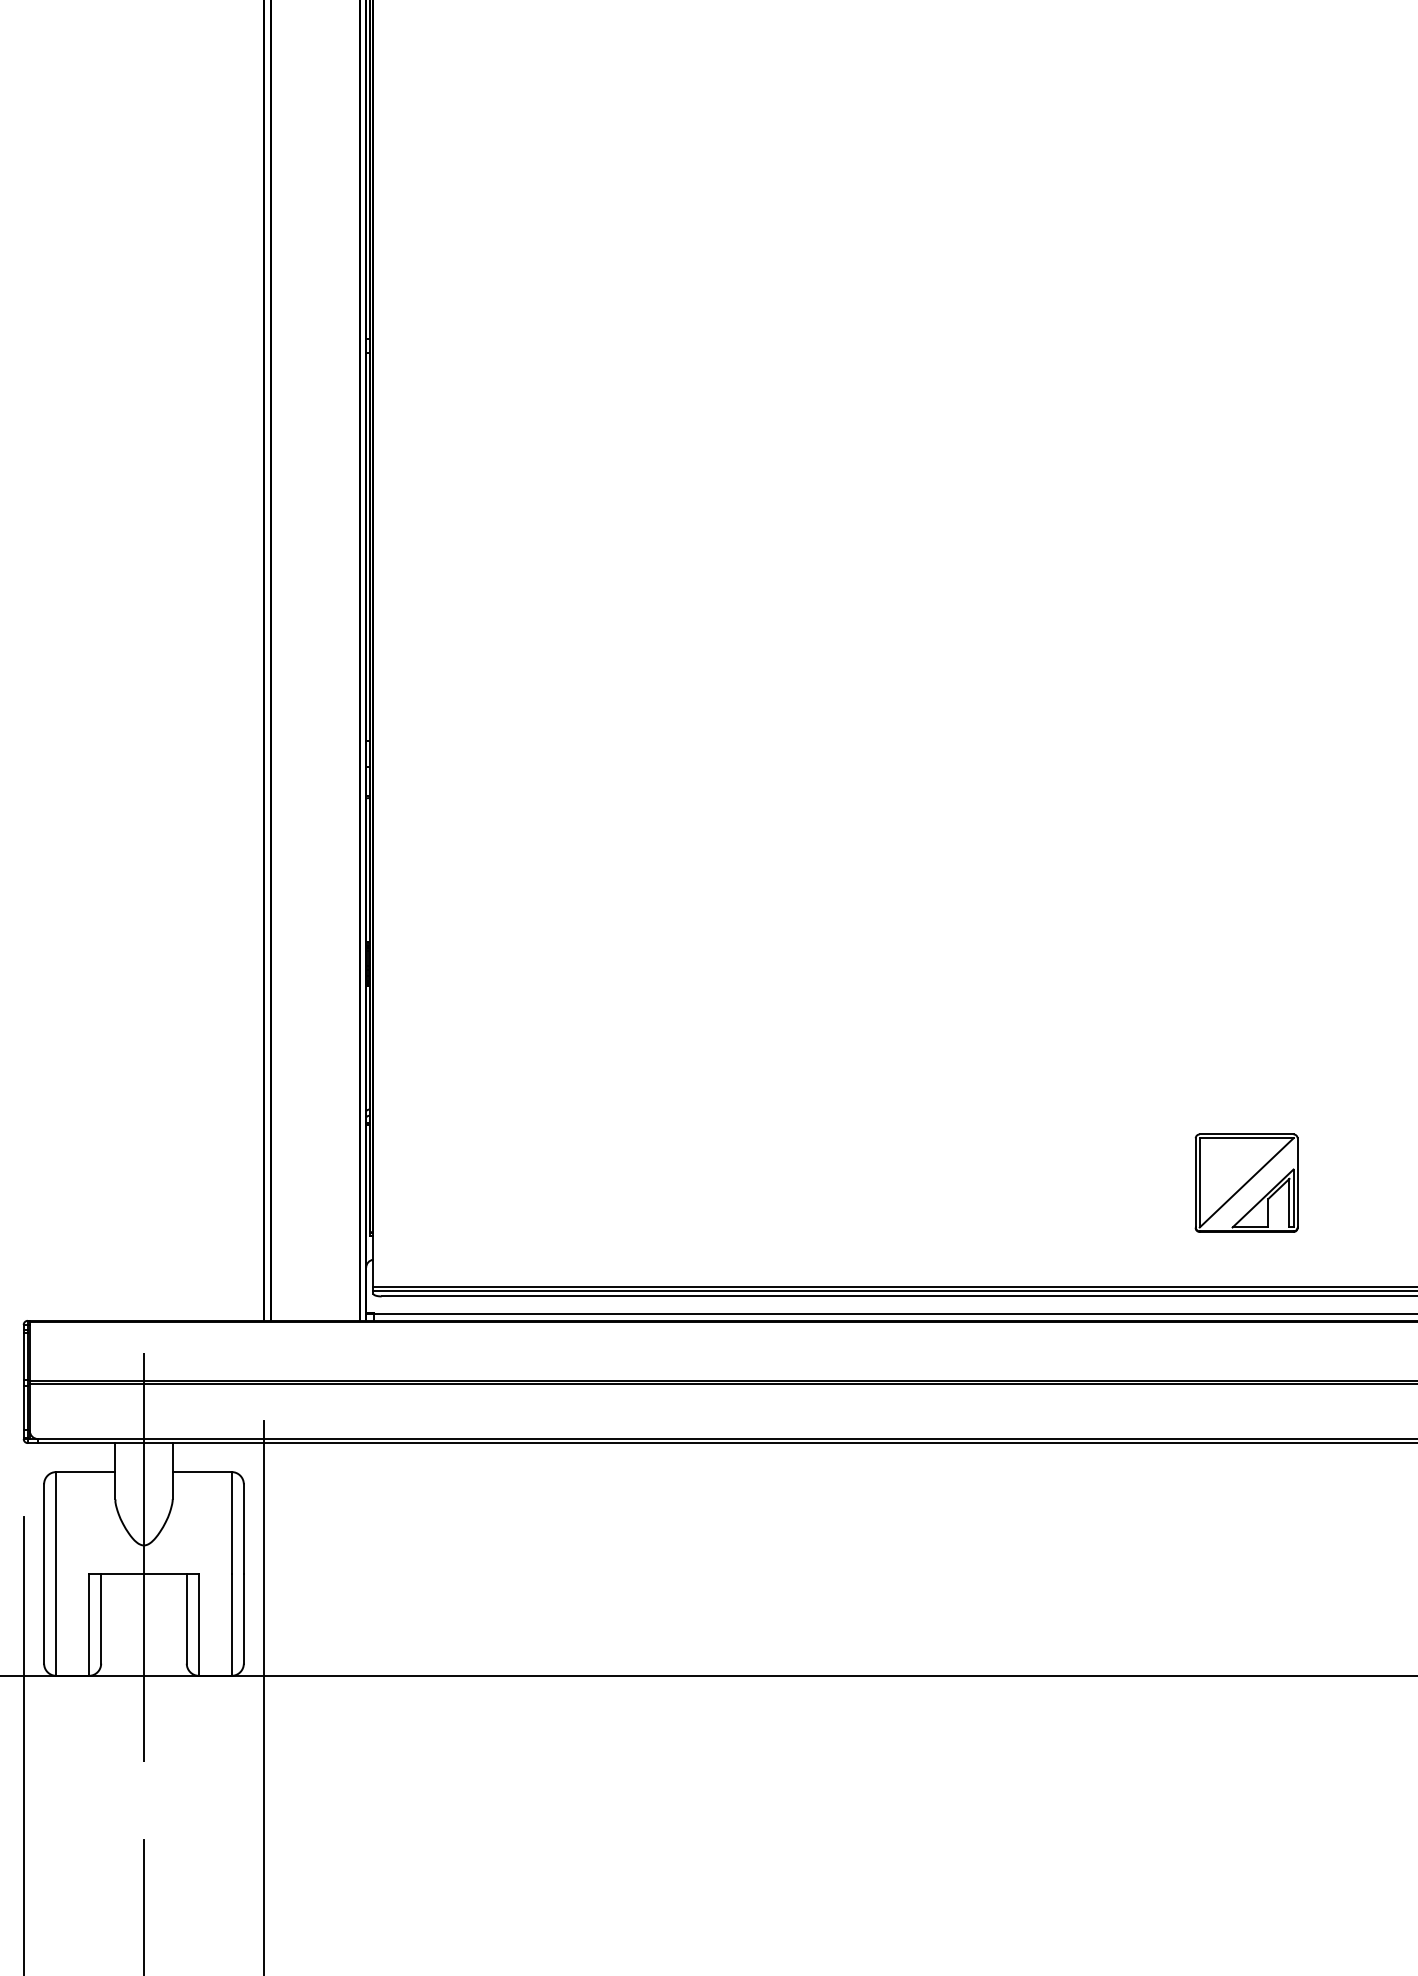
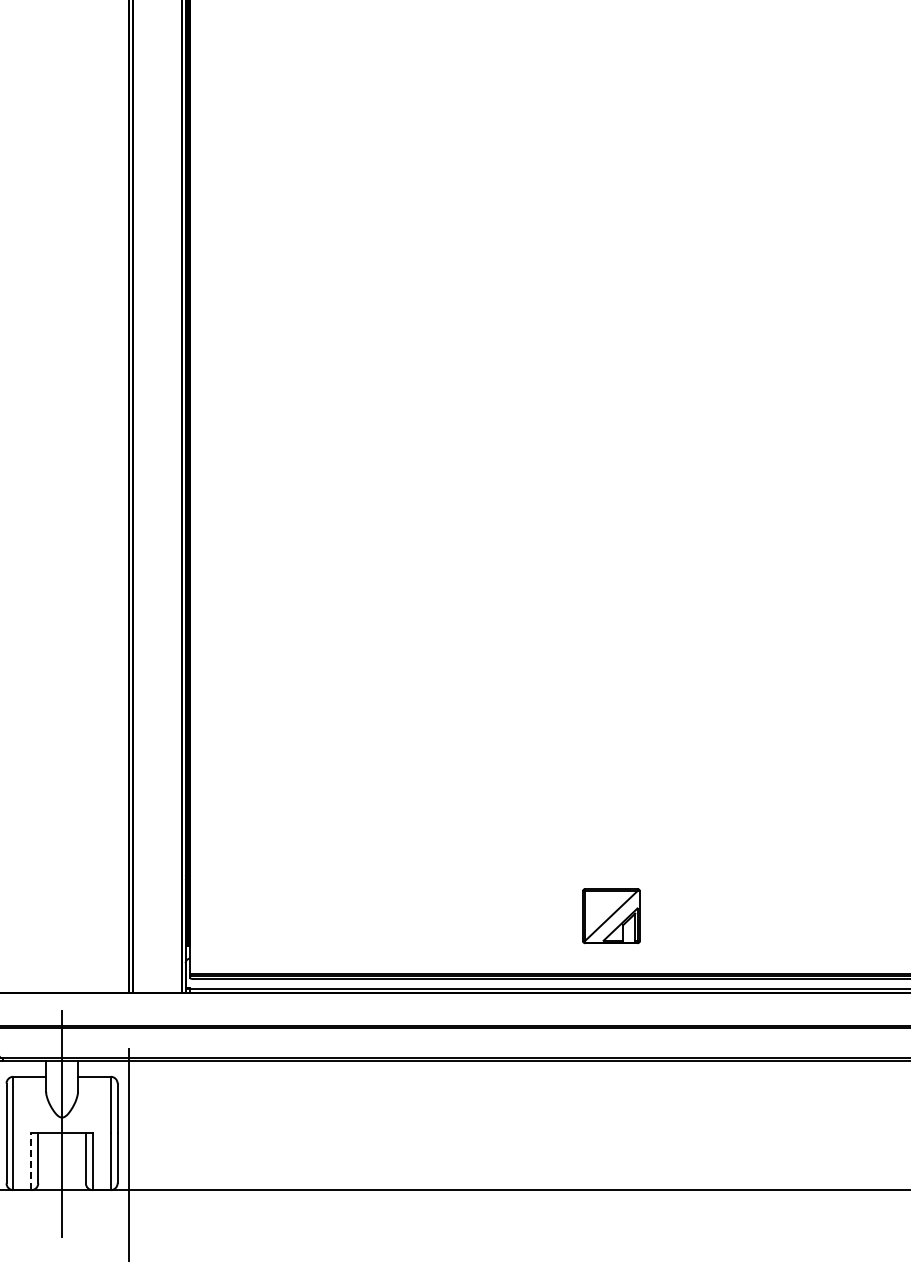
part: (1246, 1182) -> (611, 915), moved
line: (88, 1624) -> (31, 1161), solid -> dashed

